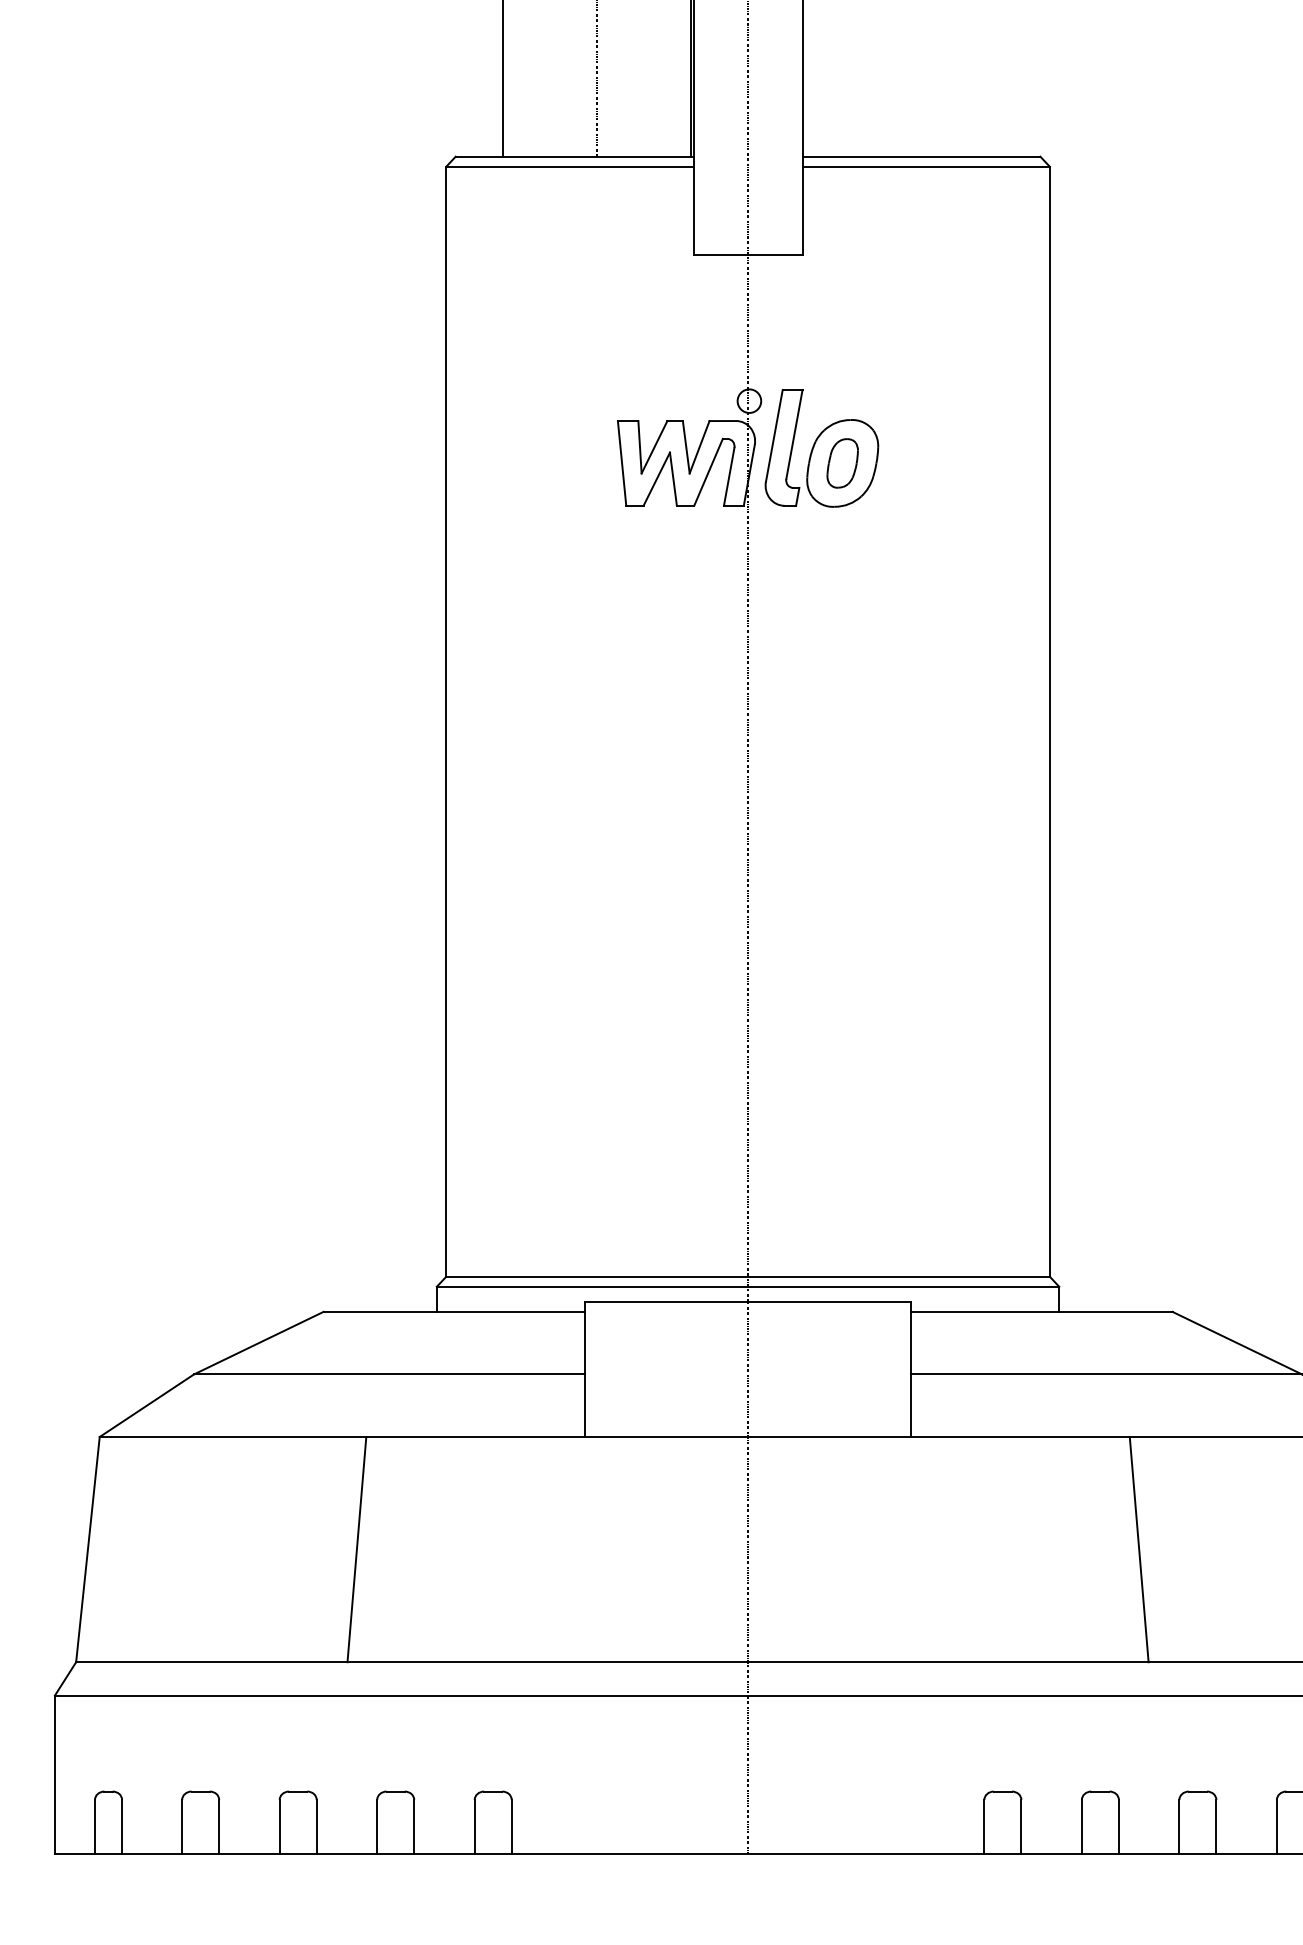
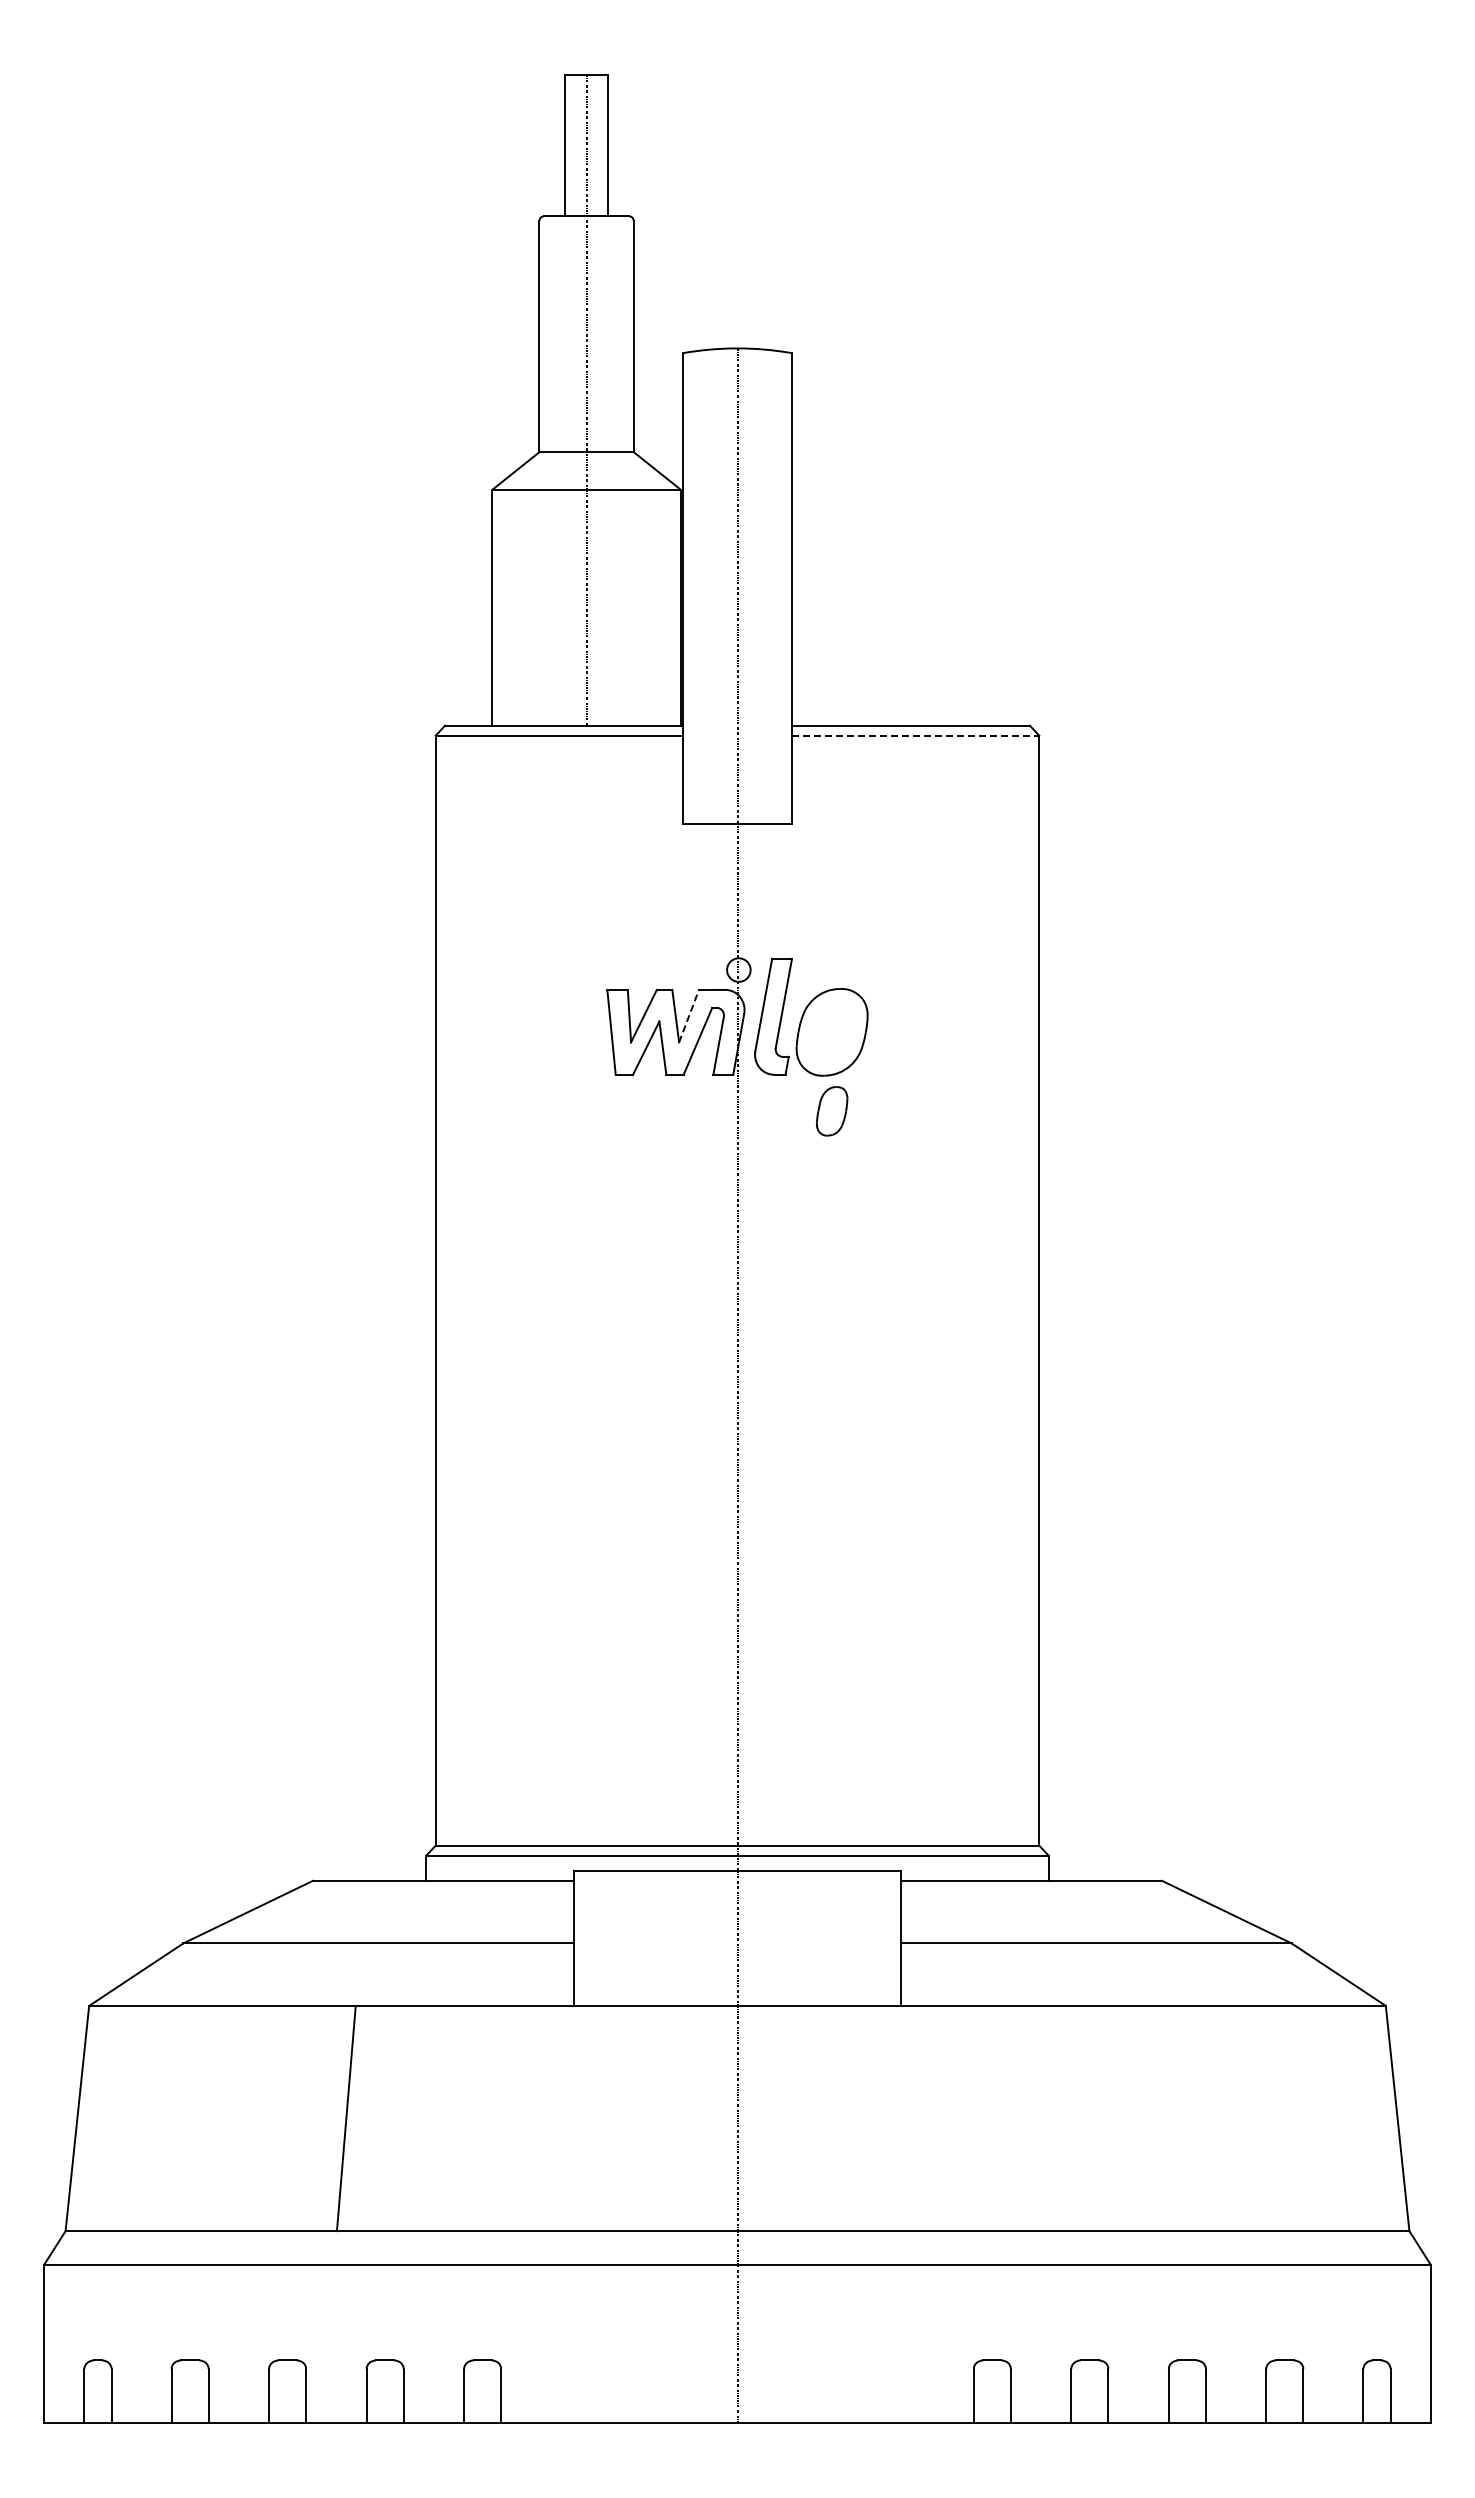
line: (926, 166) -> (915, 735), solid -> dashed
line: (700, 446) -> (689, 1015), solid -> dashed
part: (843, 463) -> (832, 1111), moved
line: (1139, 1549) -> (1128, 2118), removed

